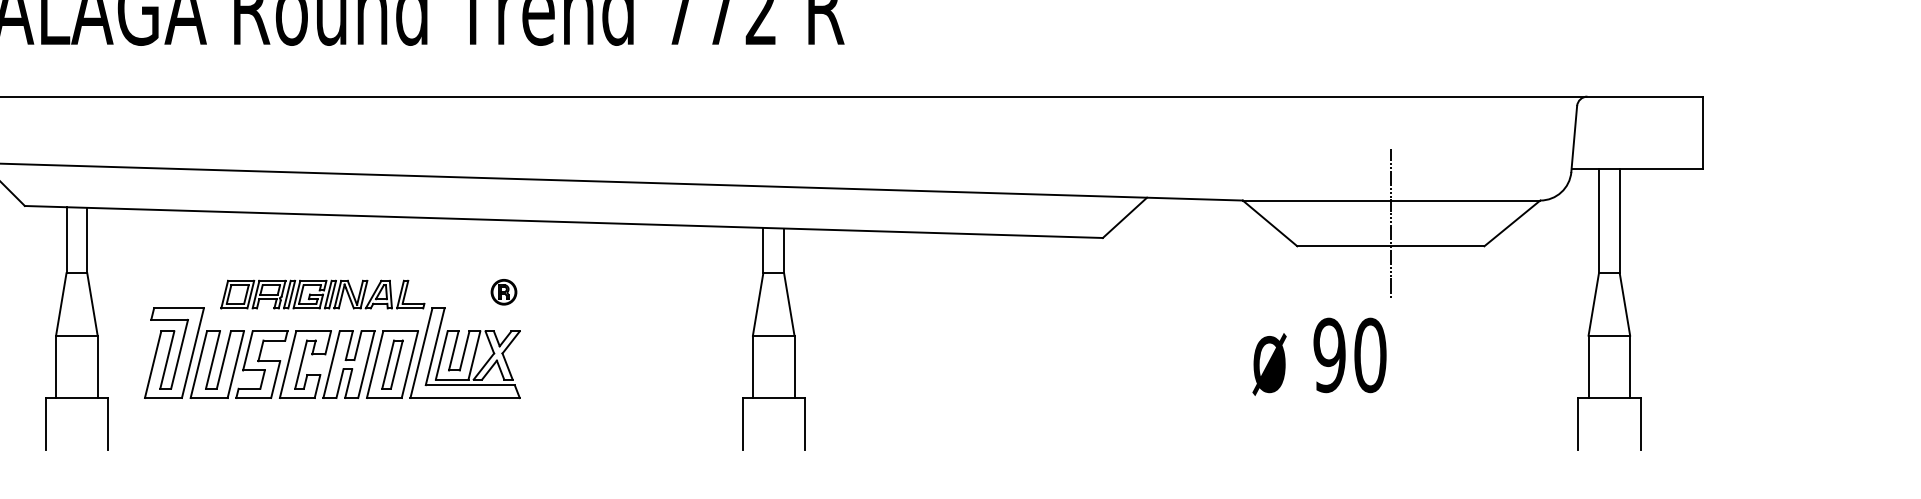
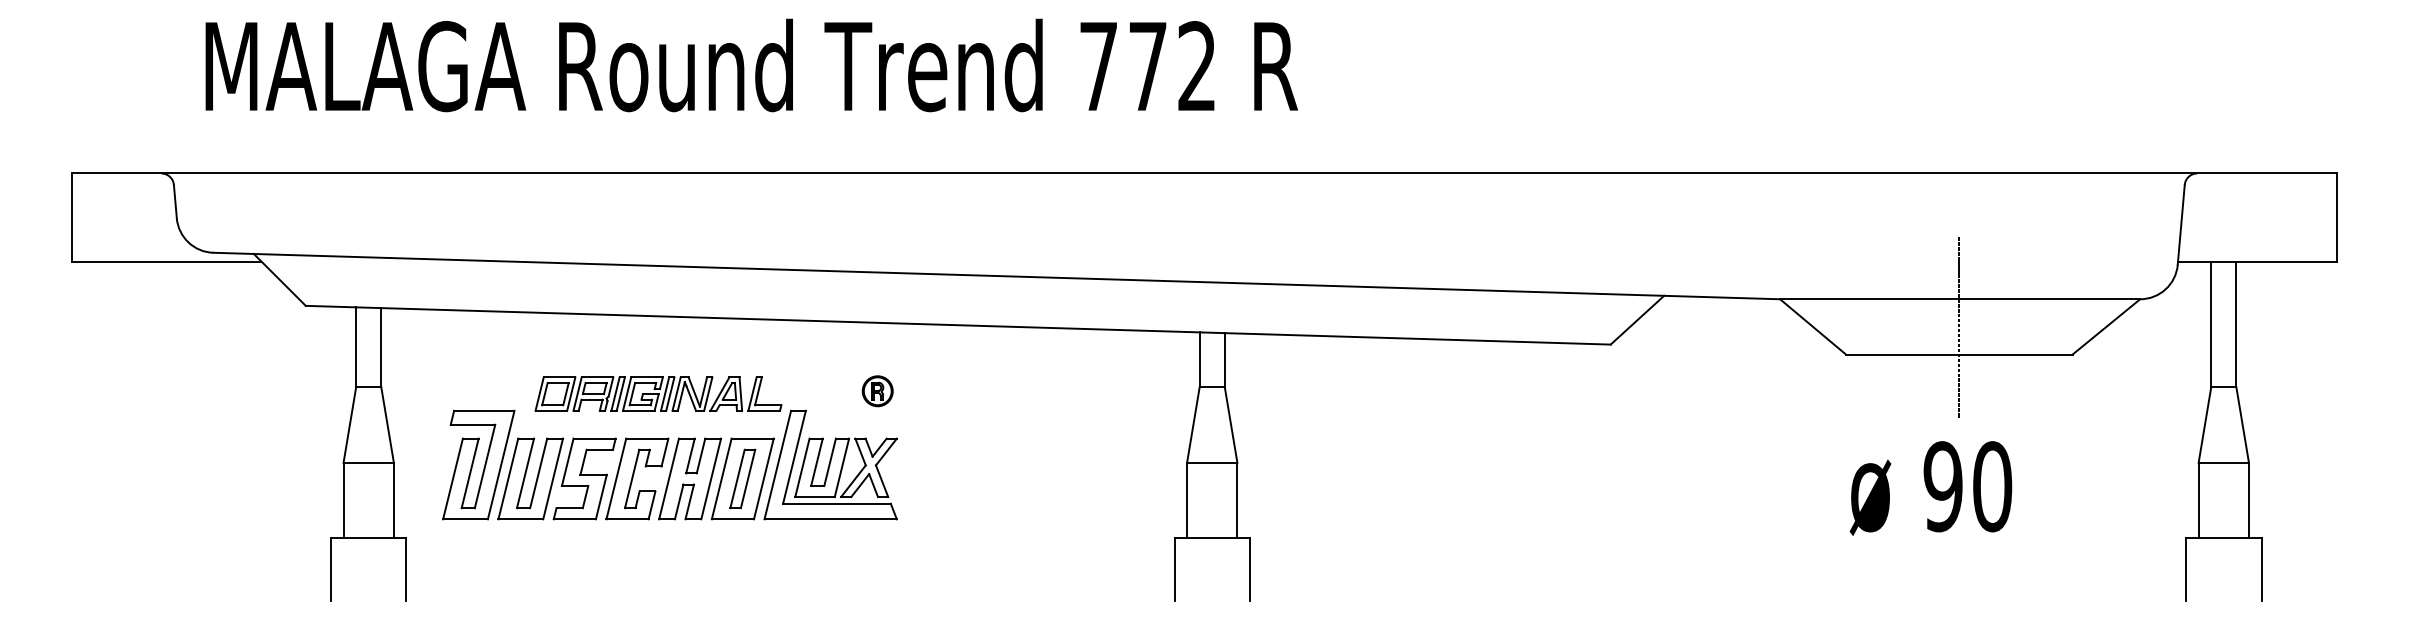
part: (331, 338) -> (669, 447), moved
text: (1319, 356) -> (1930, 488), moved

